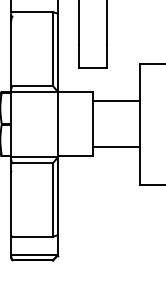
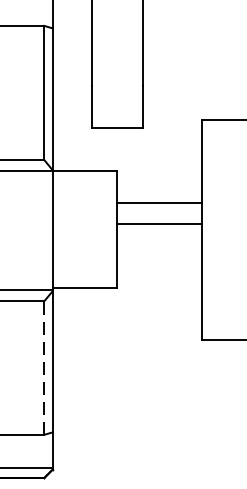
line: (115, 100) -> (158, 223), moved
line: (115, 147) -> (158, 203), moved
line: (52, 199) -> (43, 367), solid -> dashed

